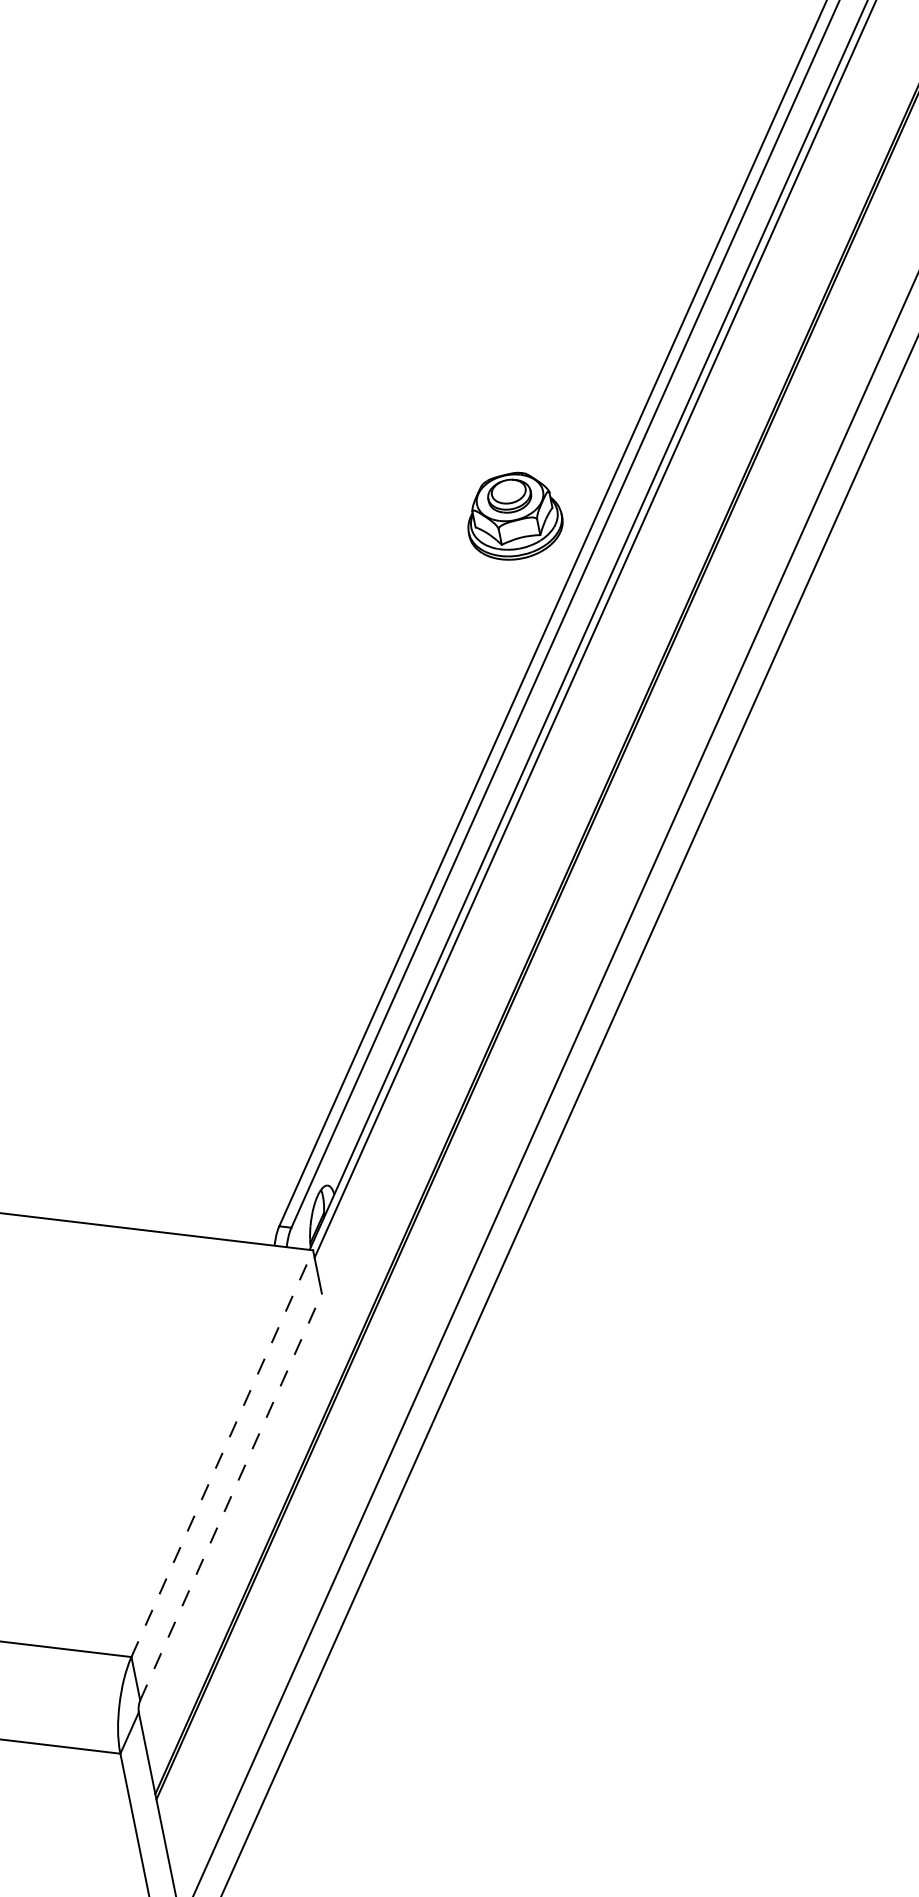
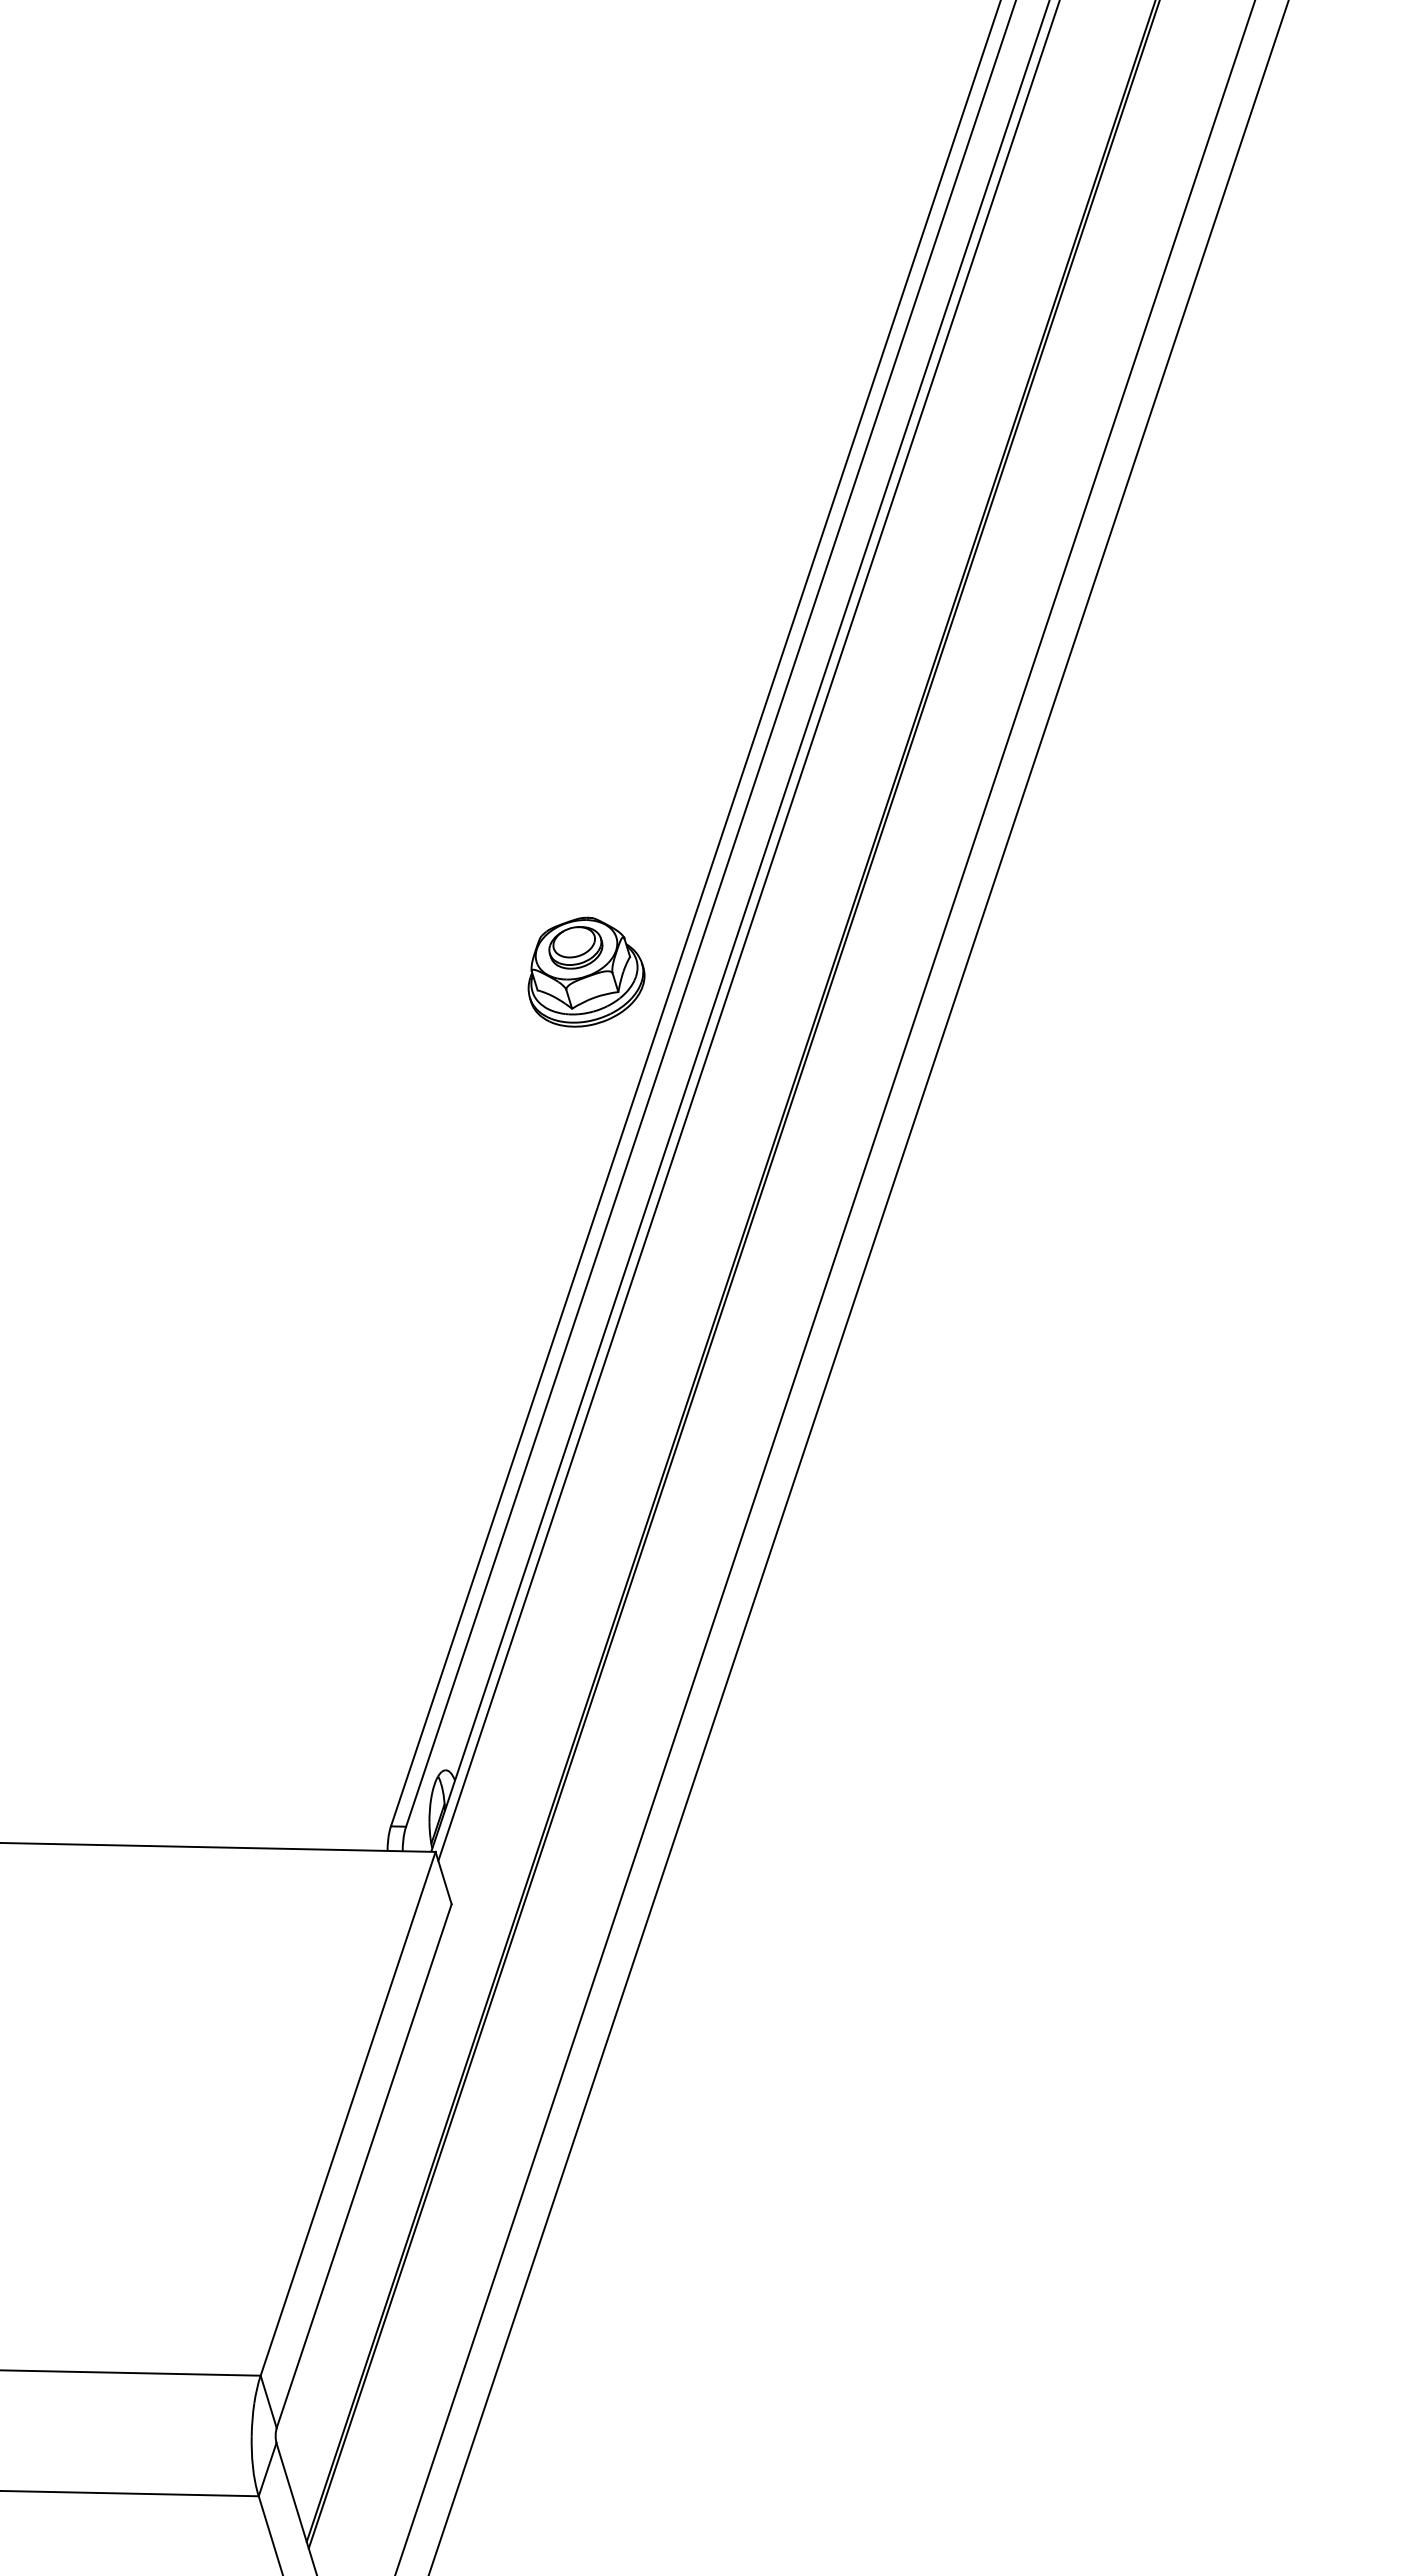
part: (516, 516) -> (586, 971), moved
line: (222, 1453) -> (348, 2113), dashed -> solid
line: (231, 1496) -> (364, 2165), dashed -> solid

